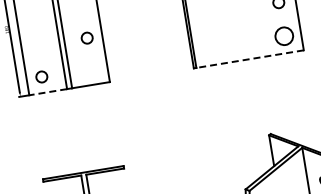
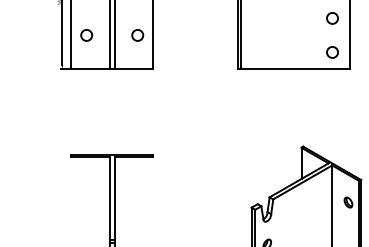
circle: (284, 36) -> (332, 52), size x0.62
circle: (86, 38) -> (137, 35), moved
line: (249, 59) -> (294, 69), dashed -> solid
circle: (41, 77) -> (86, 35), moved
line: (48, 92) -> (90, 69), dashed -> solid

